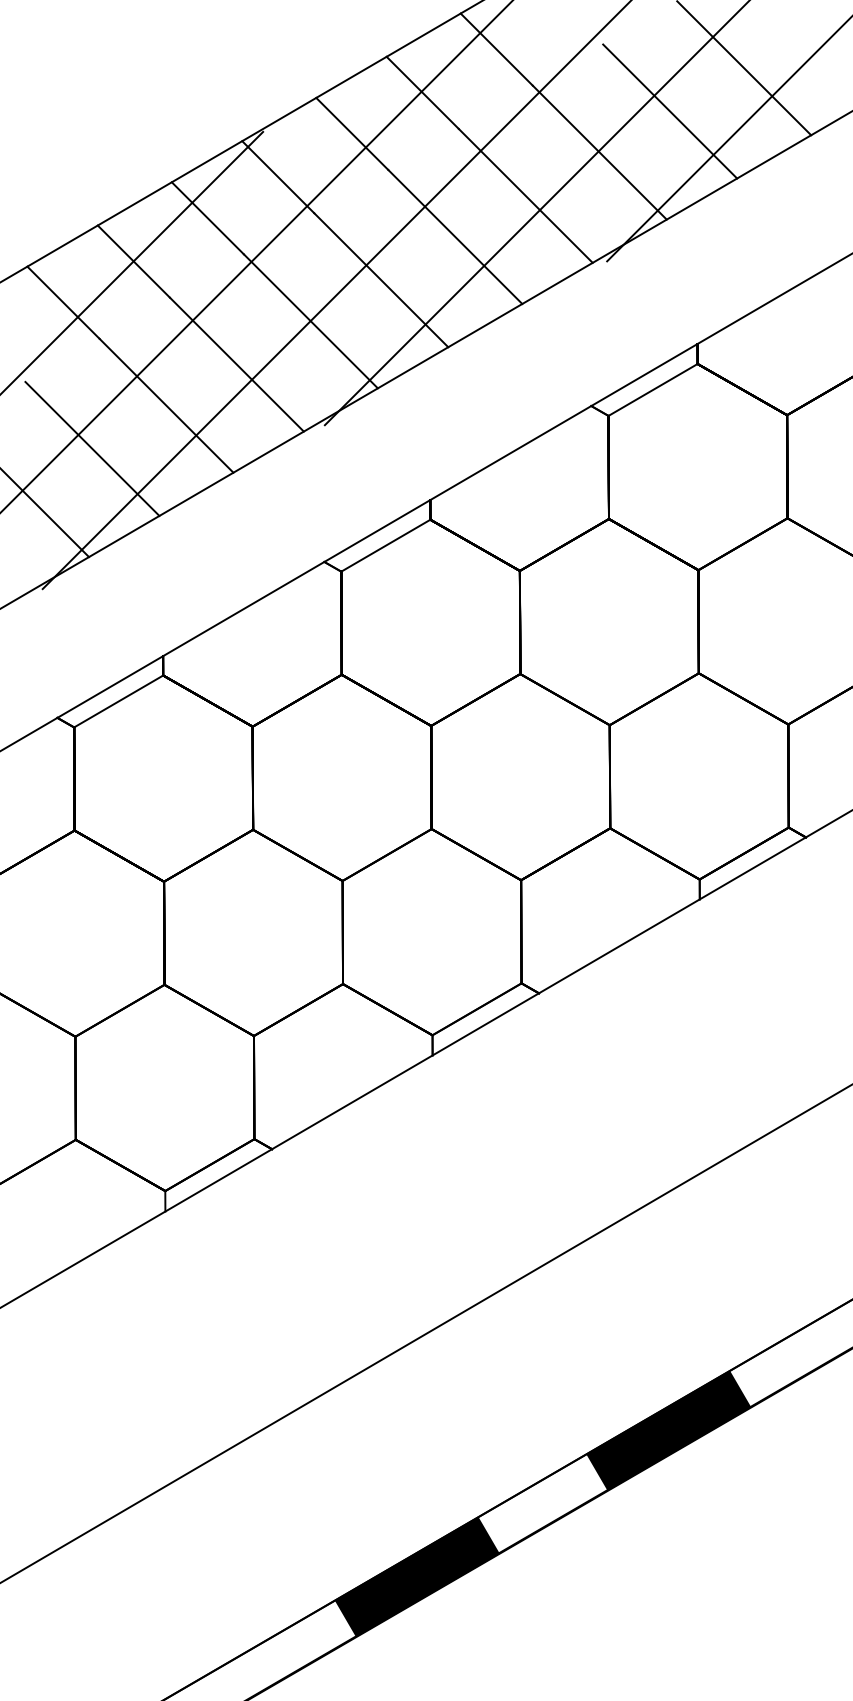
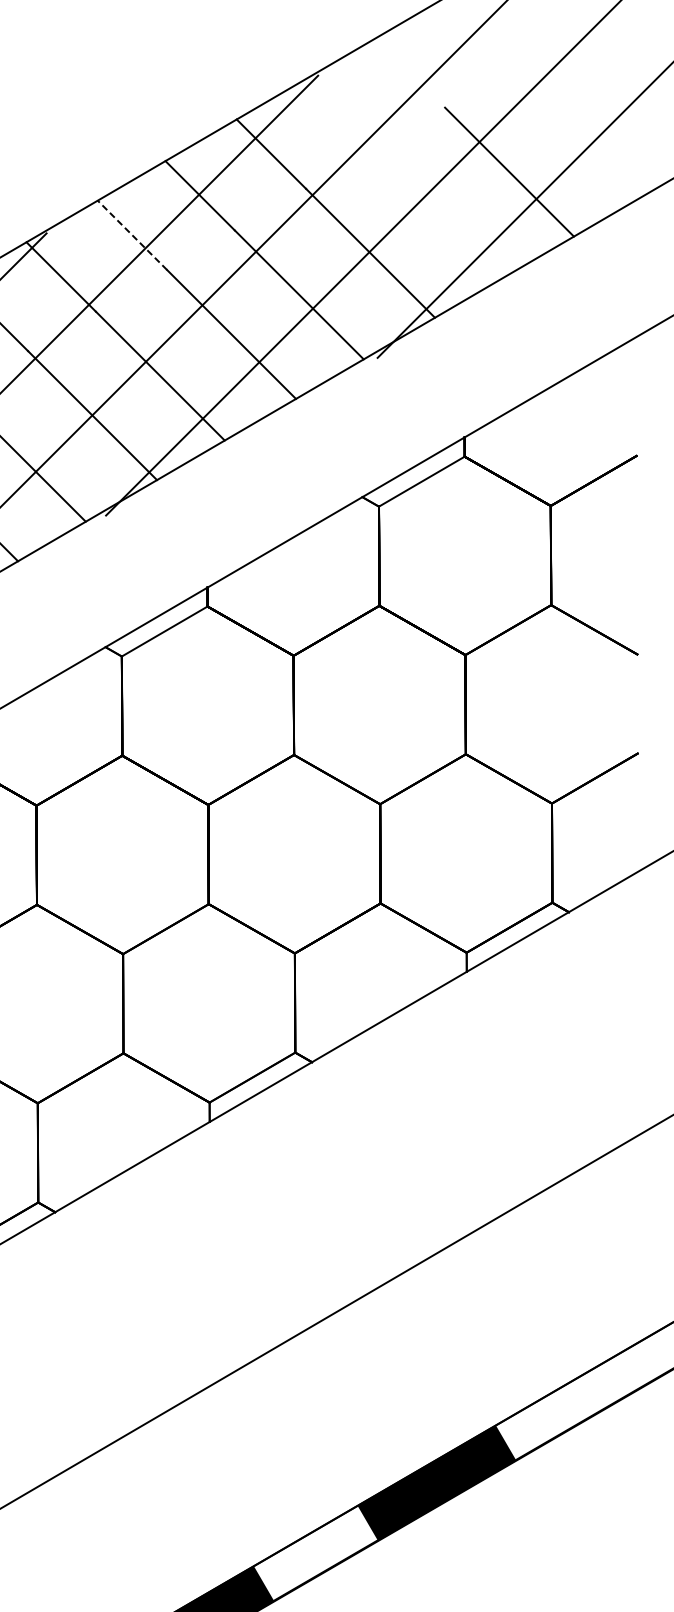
line: (670, 111) -> (438, 213), removed
line: (352, 133) -> (132, 234), solid -> dashed

